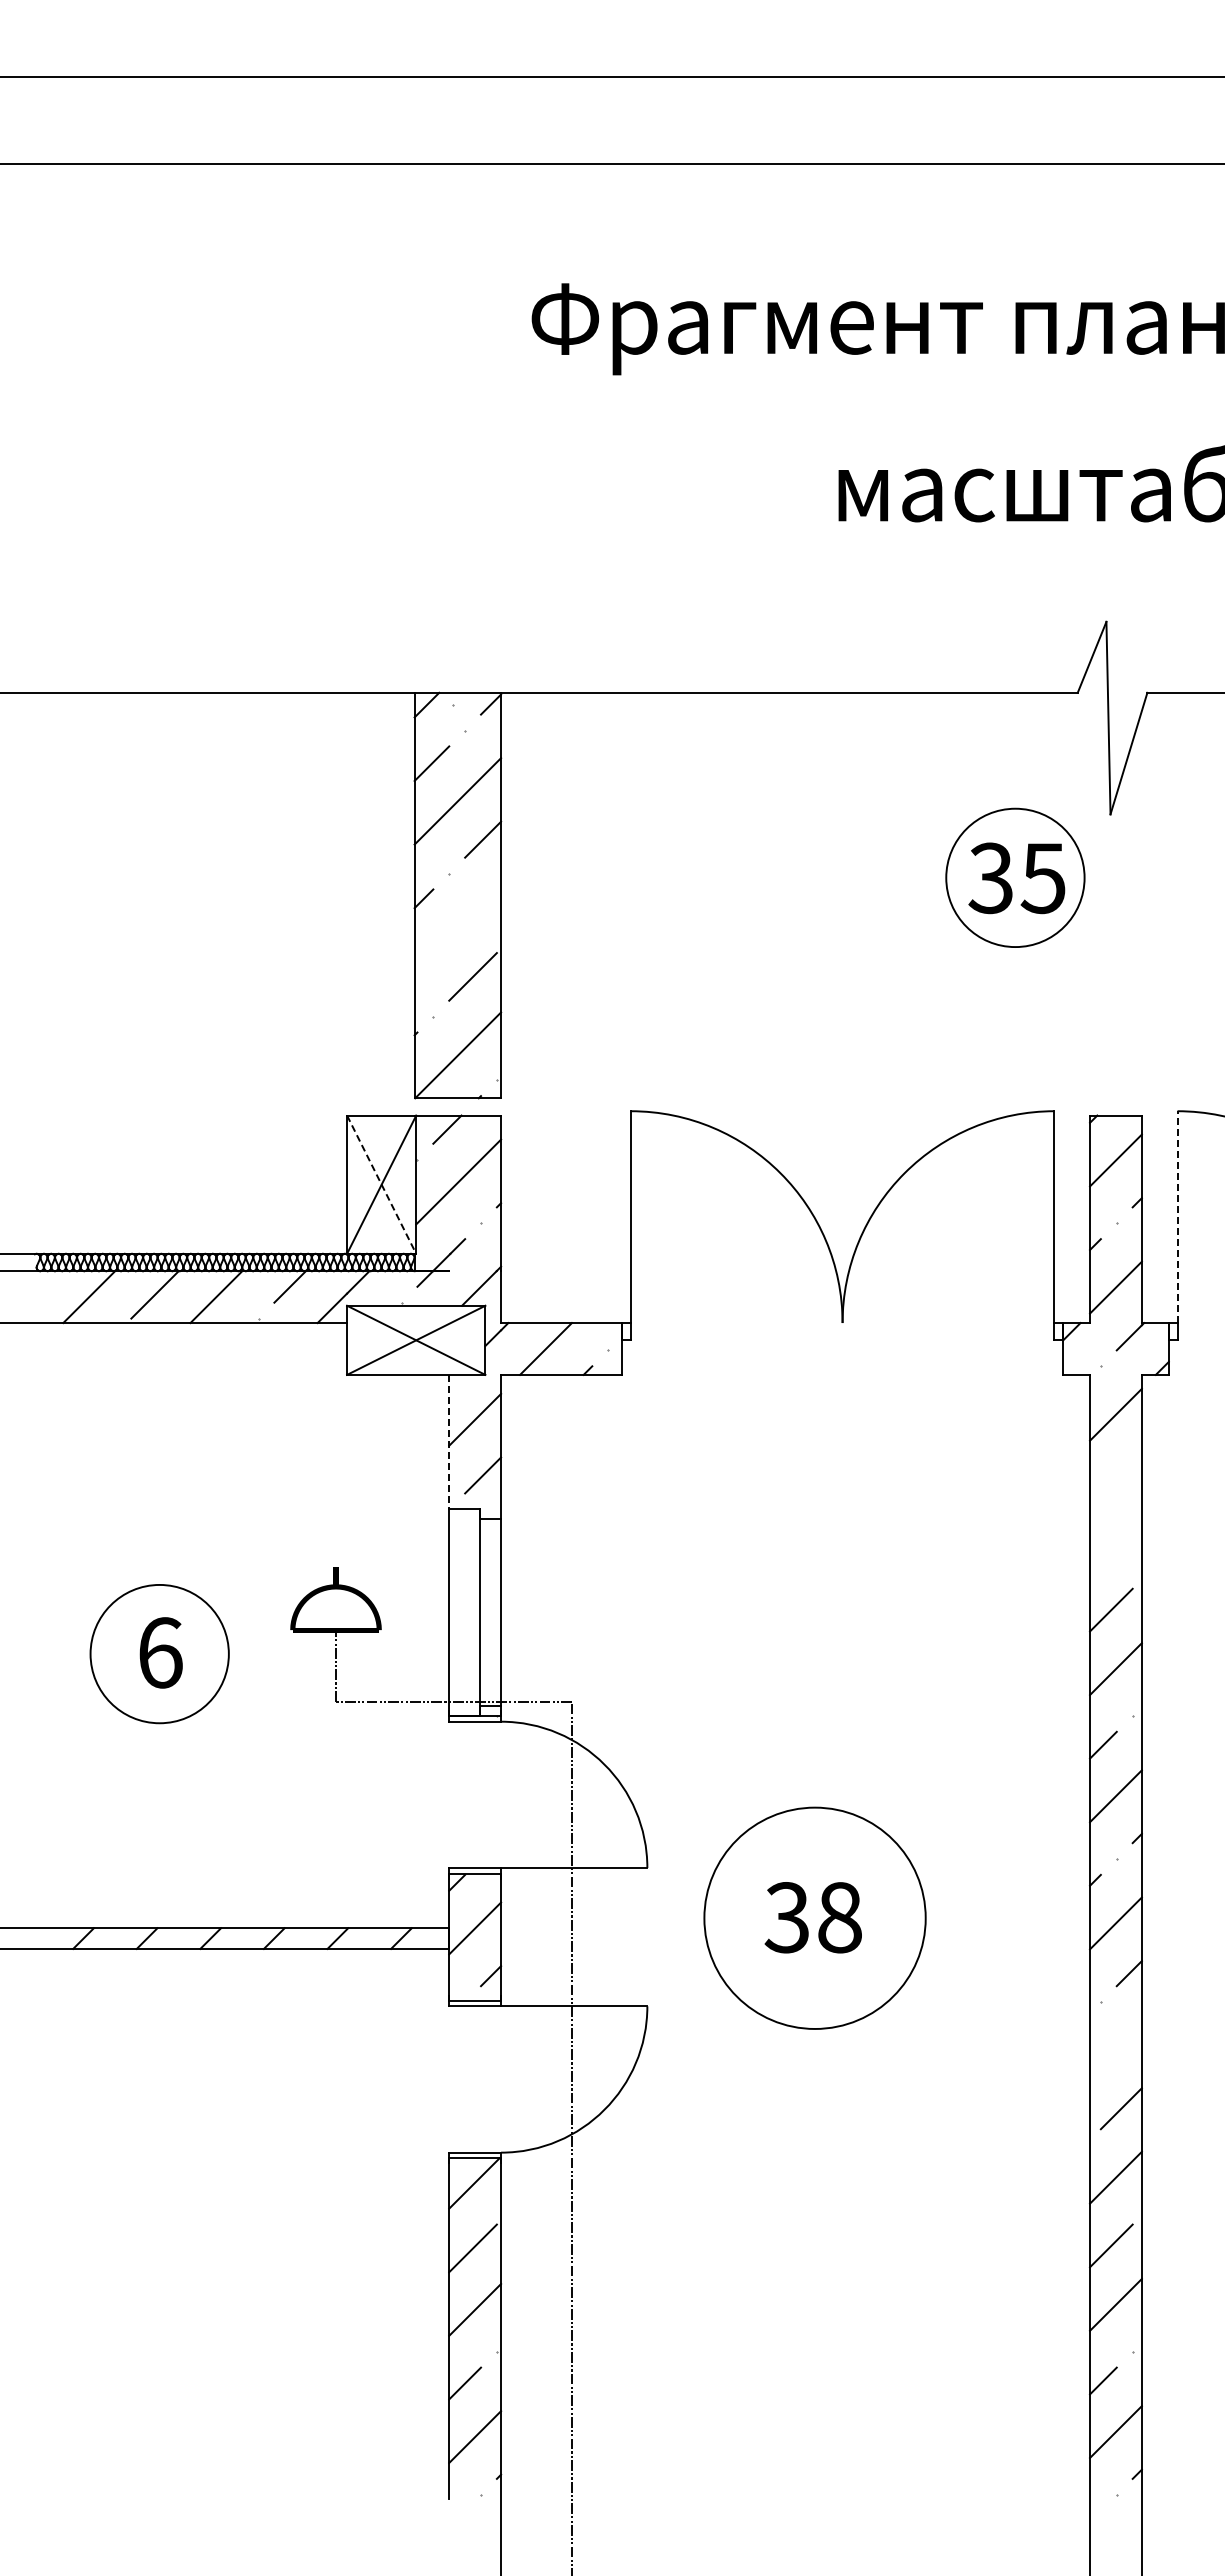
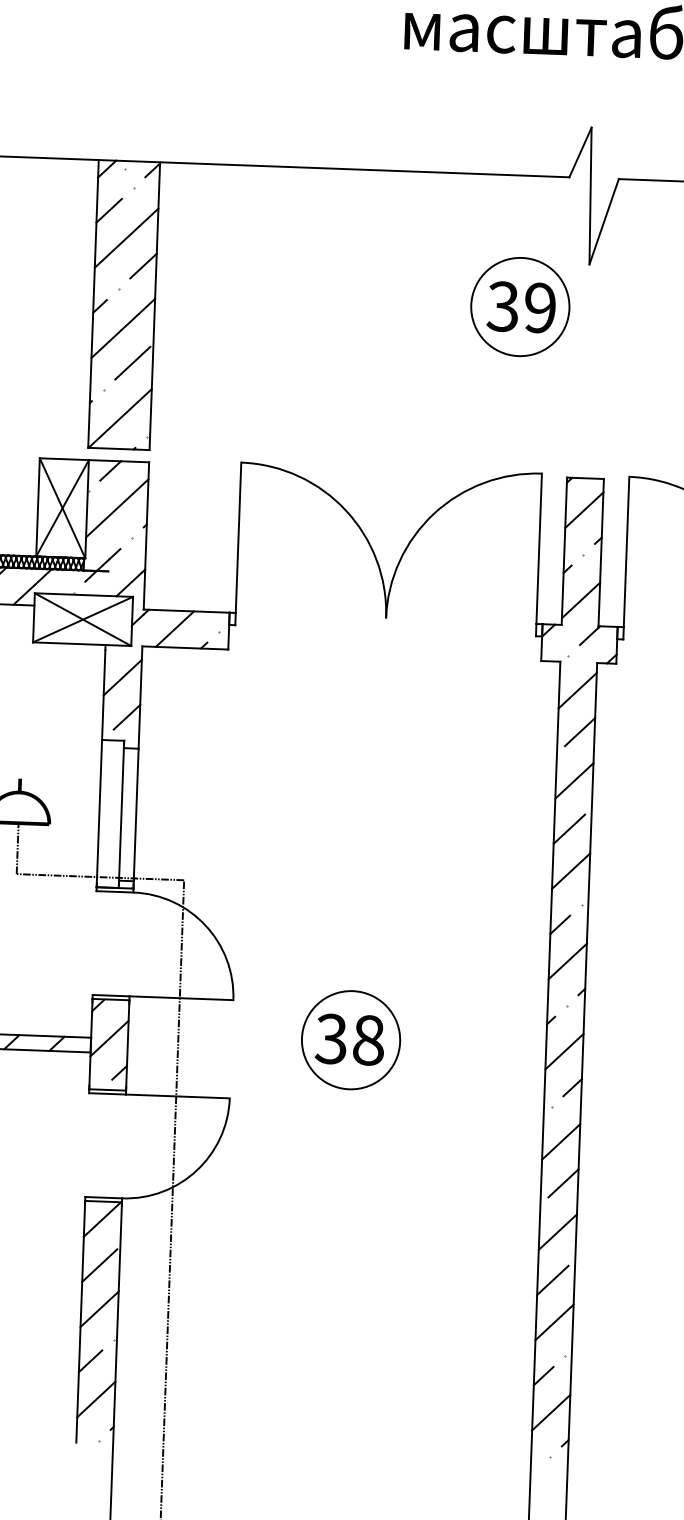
text: (1042, 878) -> (539, 308), 35 -> 39
line: (457, 928) -> (123, 328), added
line: (381, 1185) -> (62, 508), dashed -> solid
line: (1177, 1217) -> (626, 552), dashed -> solid
line: (449, 1441) -> (104, 692), dashed -> solid
line: (1120, 1472) -> (579, 731), added
line: (1115, 1541) -> (574, 780), added
circle: (814, 1918) -> (350, 1040), size x0.62
line: (1115, 2050) -> (560, 1141), added

